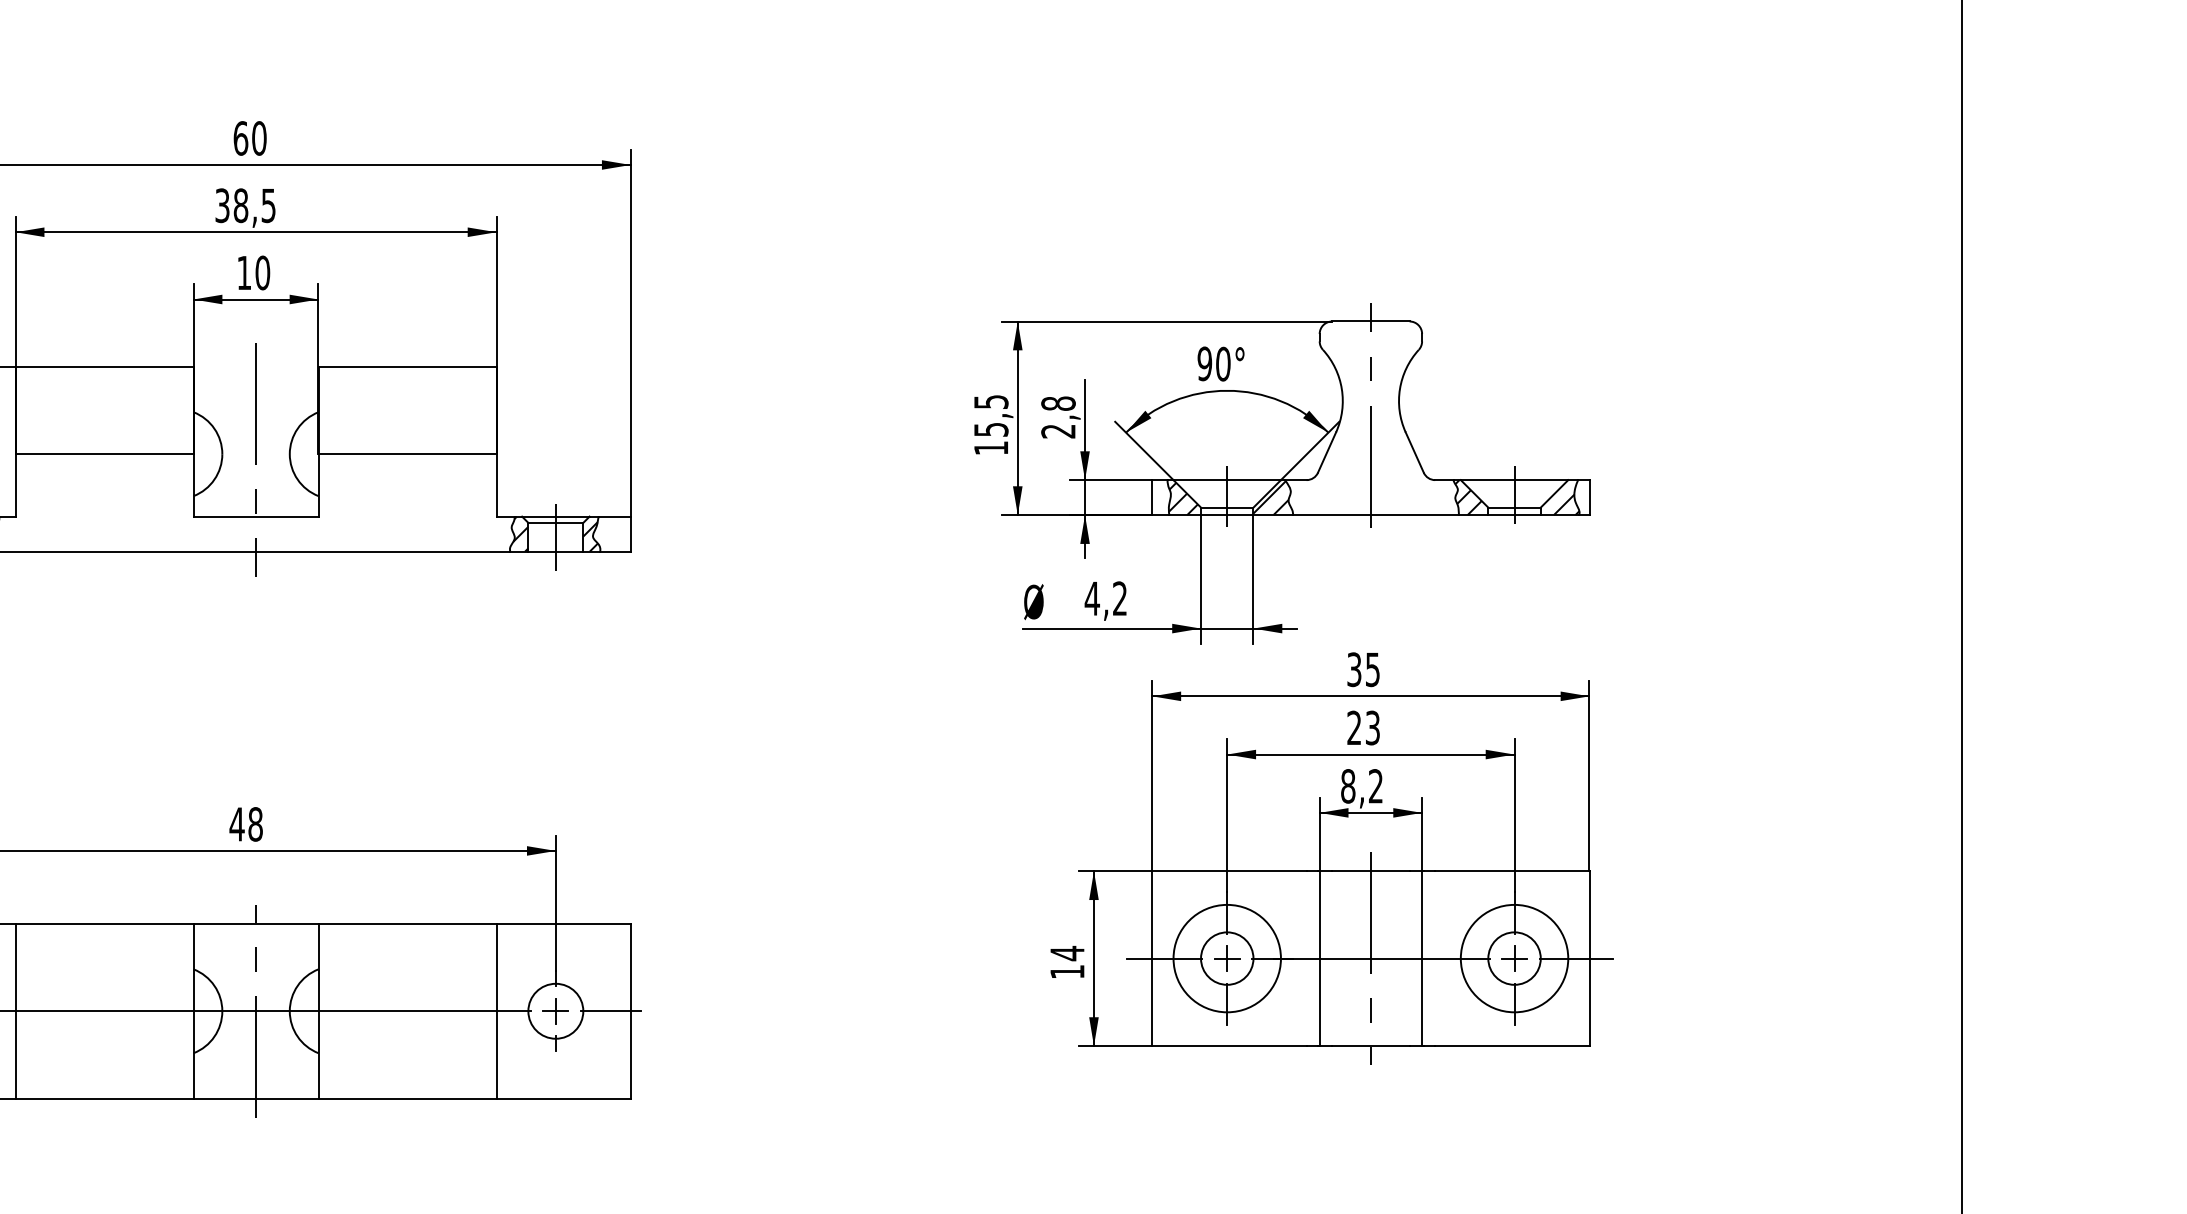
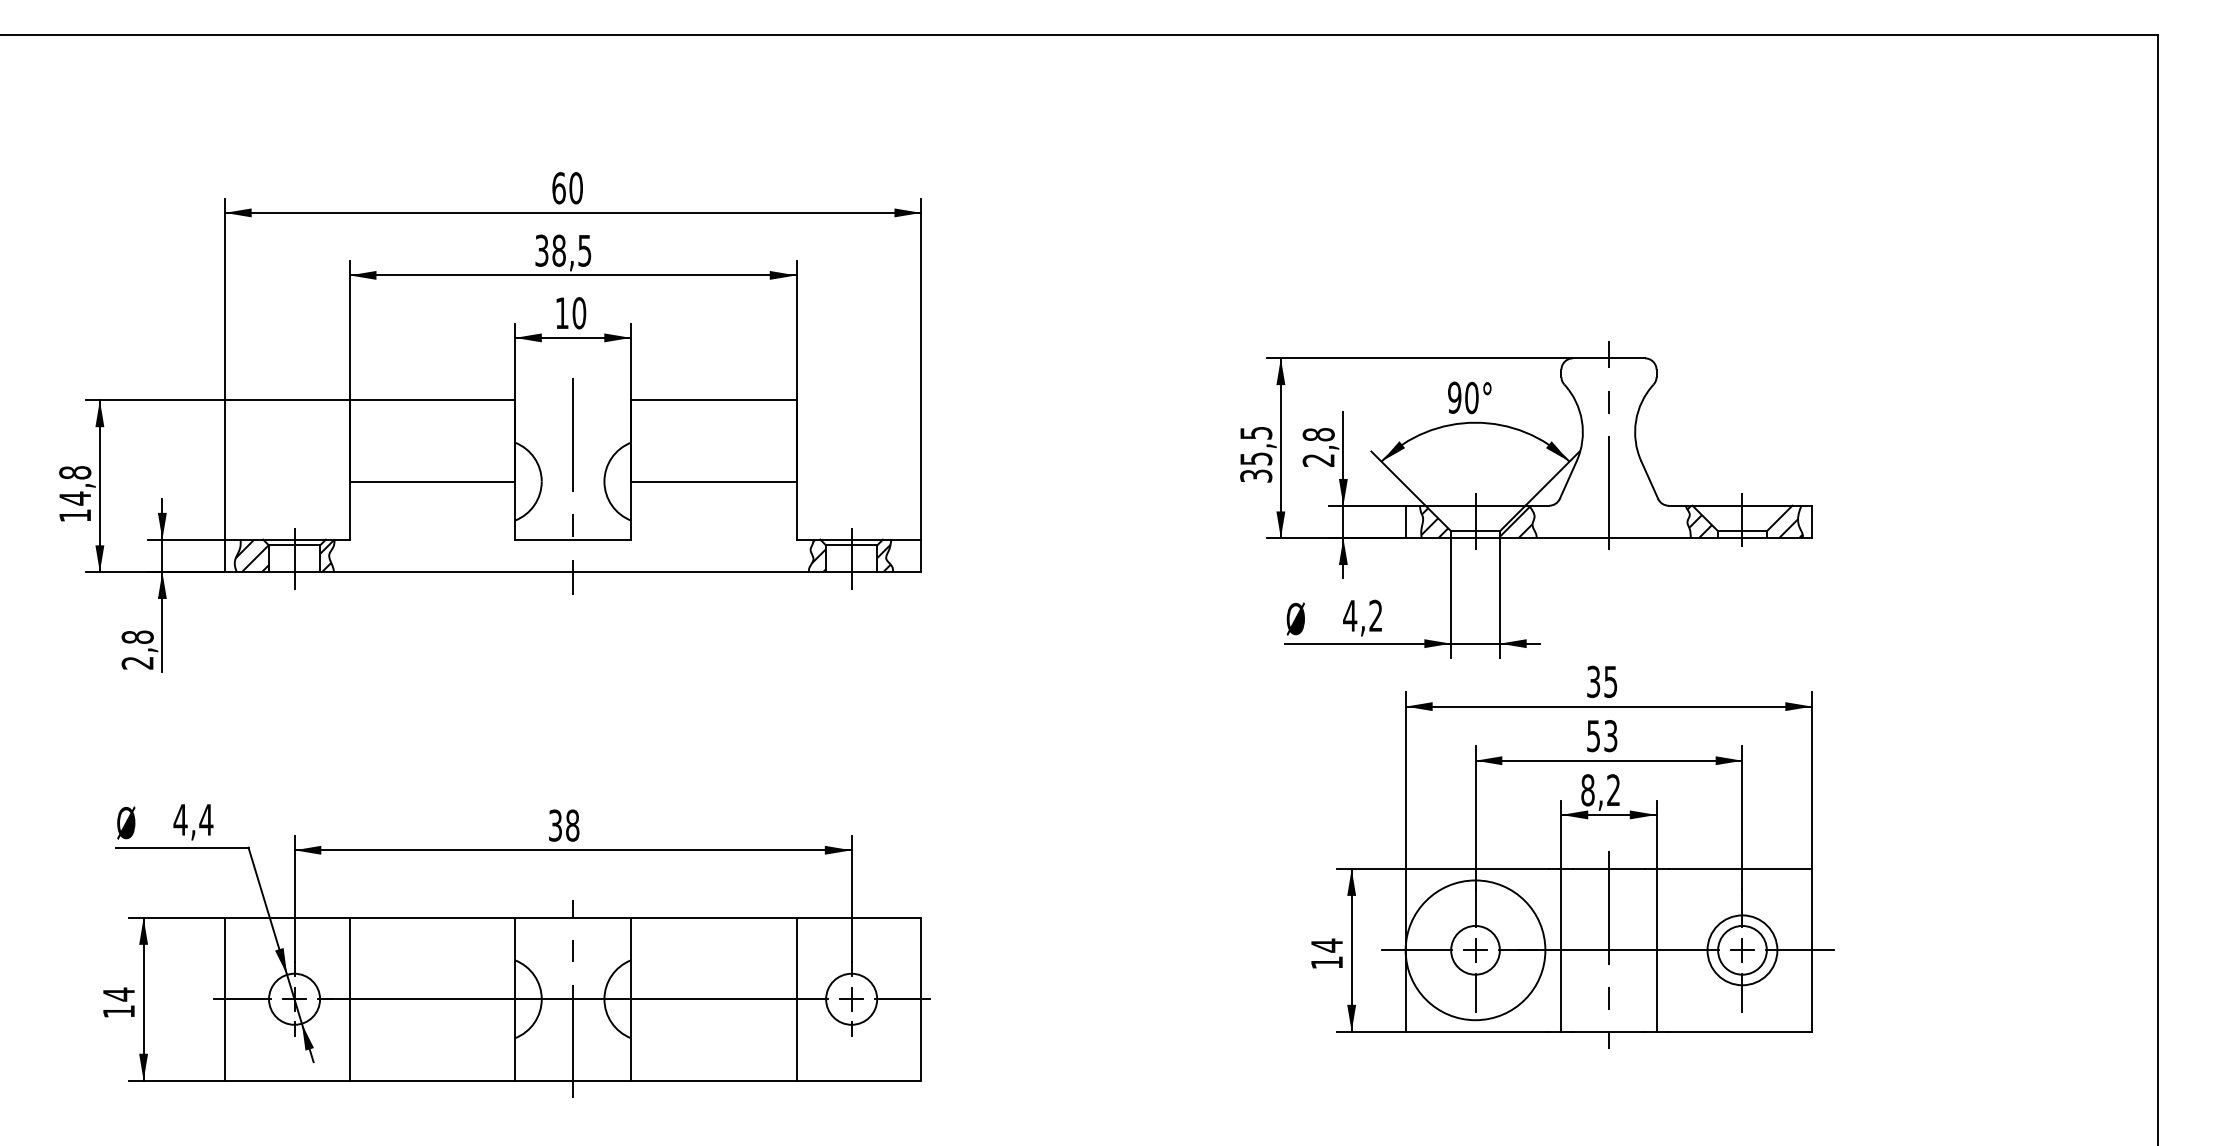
text: (991, 447) -> (1256, 475), 15,5 -> 35,5
text: (1354, 728) -> (1593, 736), 23 -> 53
text: (237, 824) -> (555, 825), 48 -> 38
circle: (1227, 958) -> (1475, 950), size x1.4
circle: (1514, 958) -> (1742, 950), size x0.7

